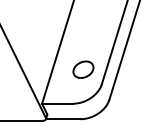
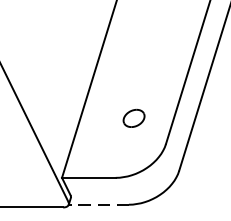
part: (83, 69) -> (134, 118), size x0.6
line: (62, 119) -> (97, 205), solid -> dashed

